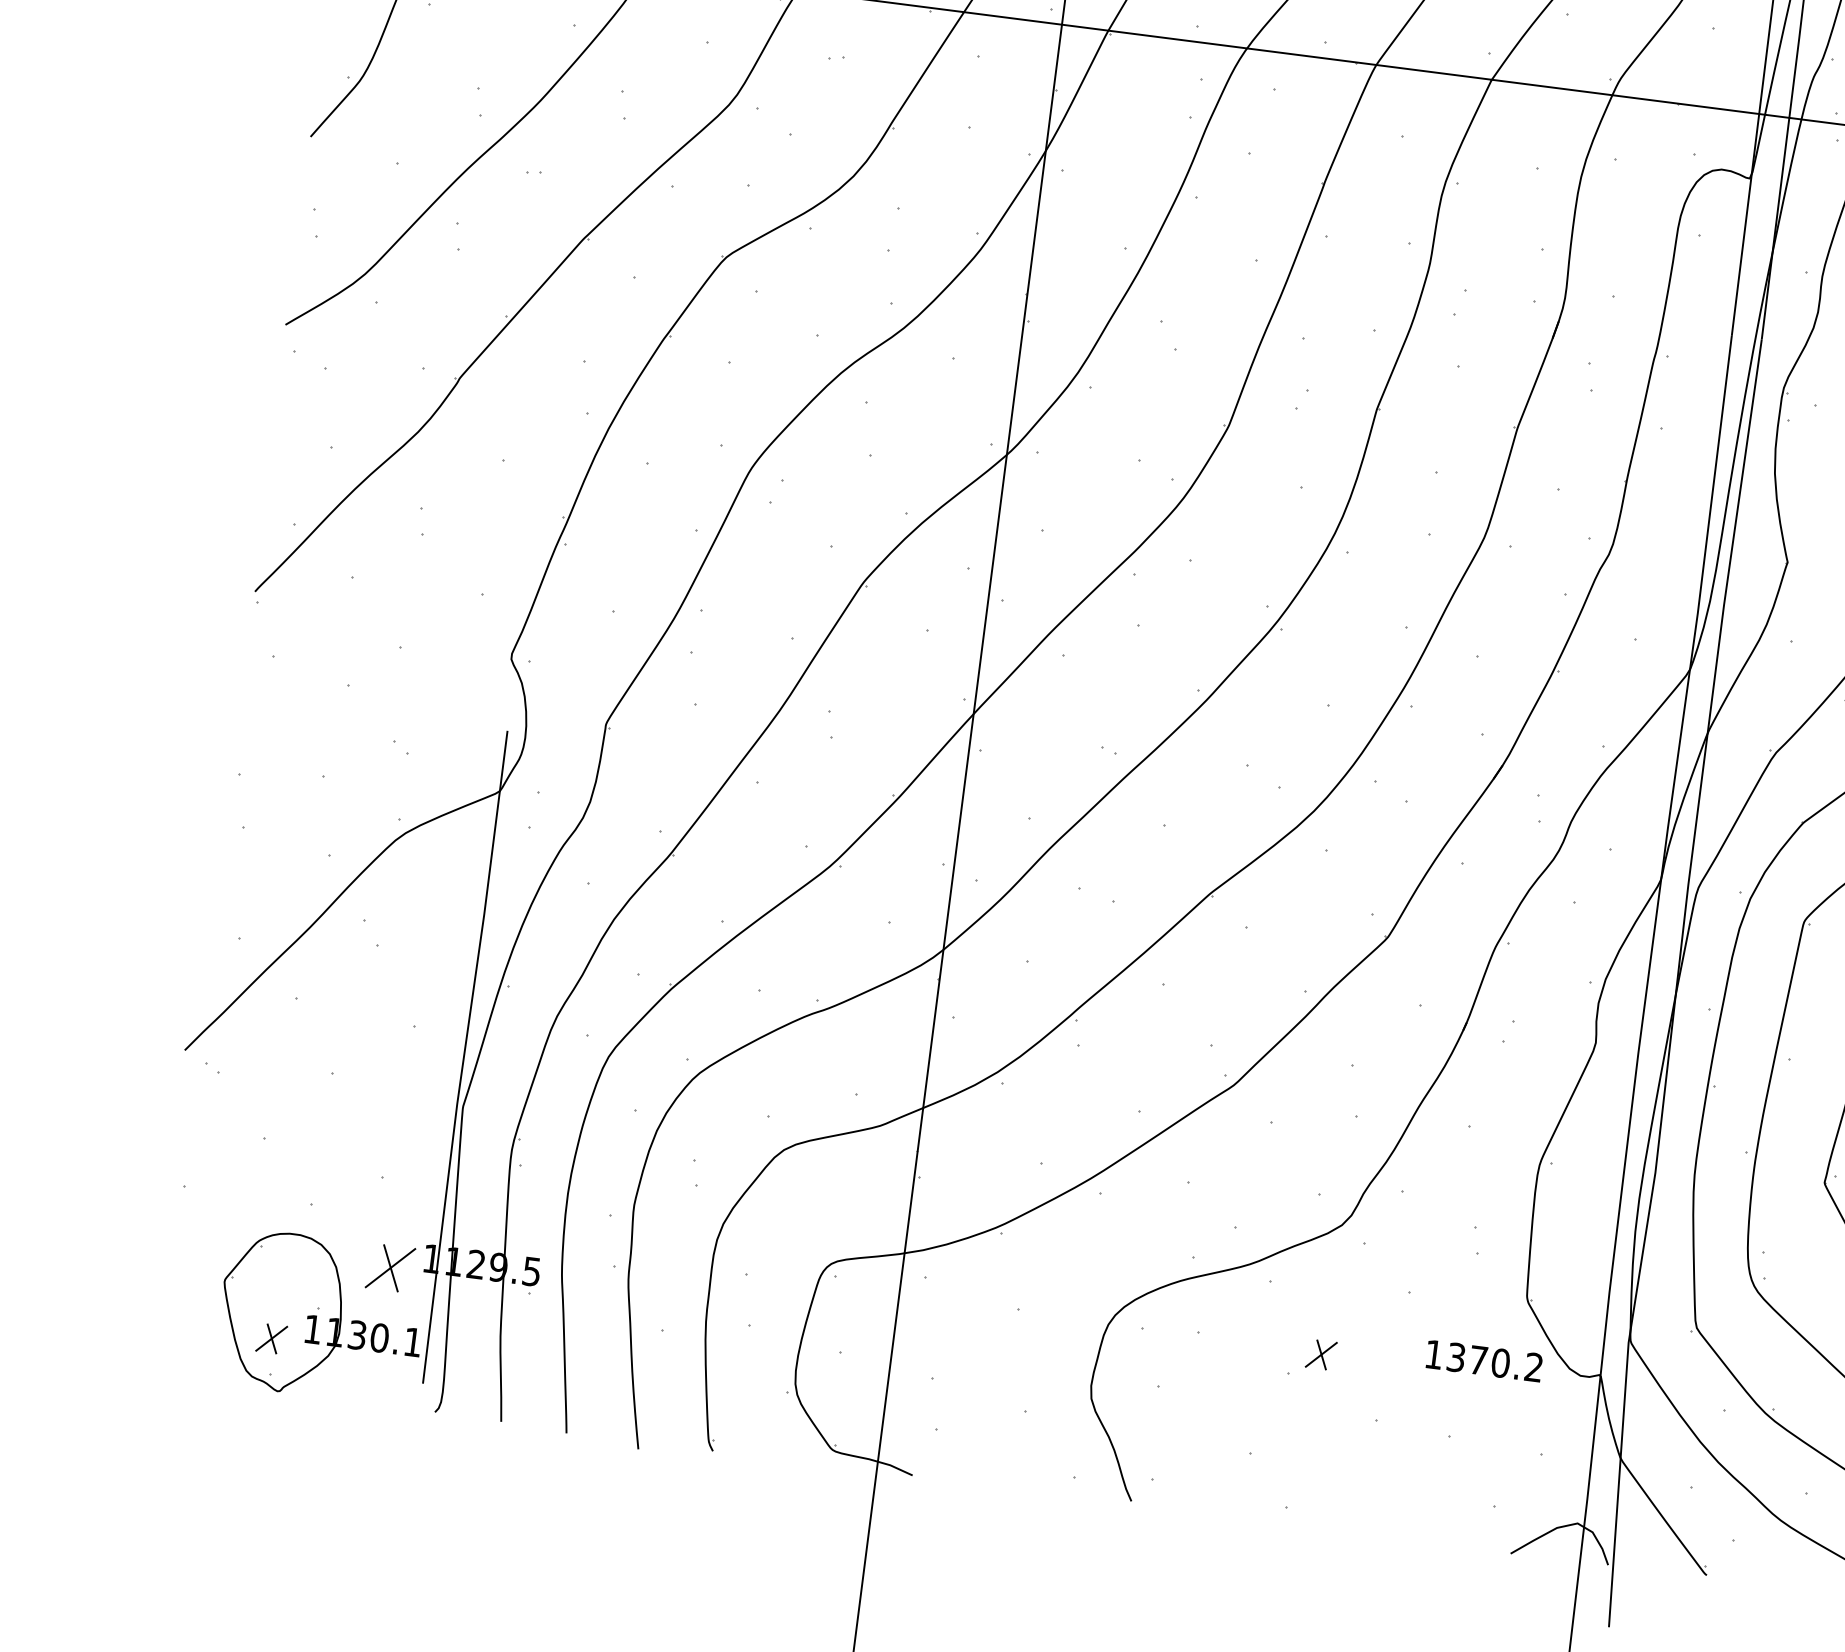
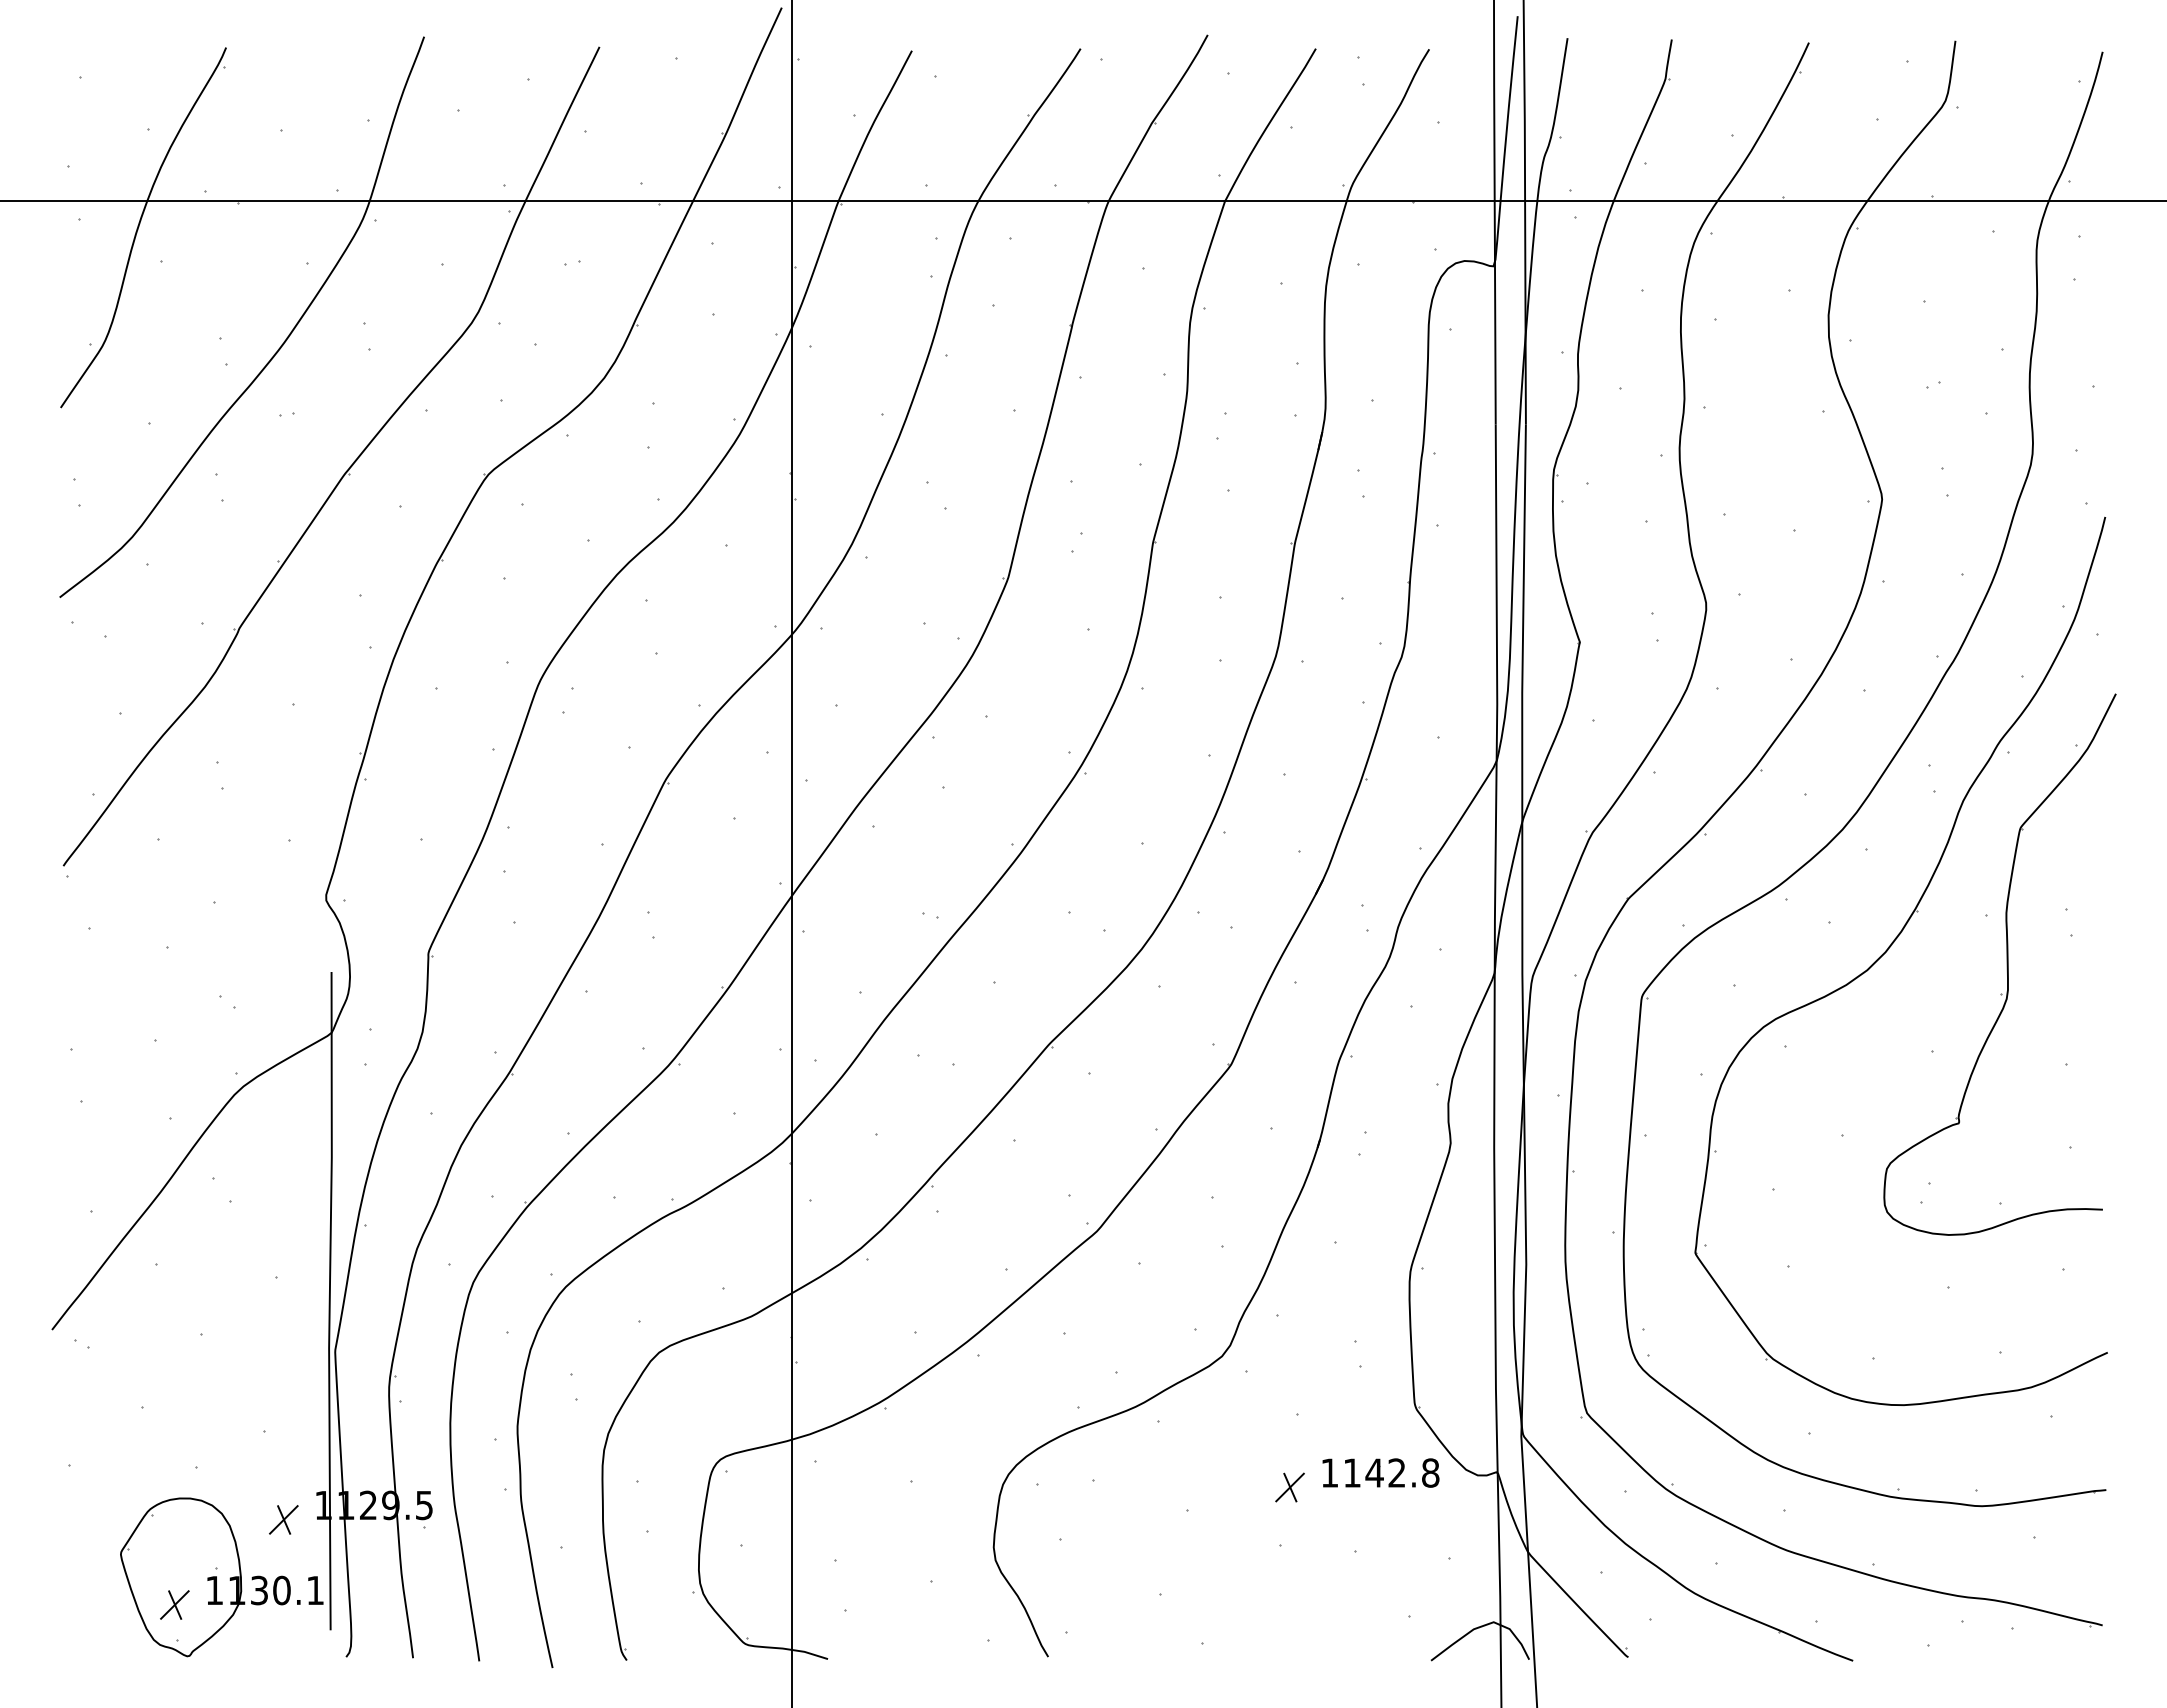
part: (390, 1267) -> (283, 1519), size x0.62
part: (1320, 1354) -> (1289, 1487), moved
text: (1495, 1361) -> (1391, 1472), 1370.2 -> 1142.8

